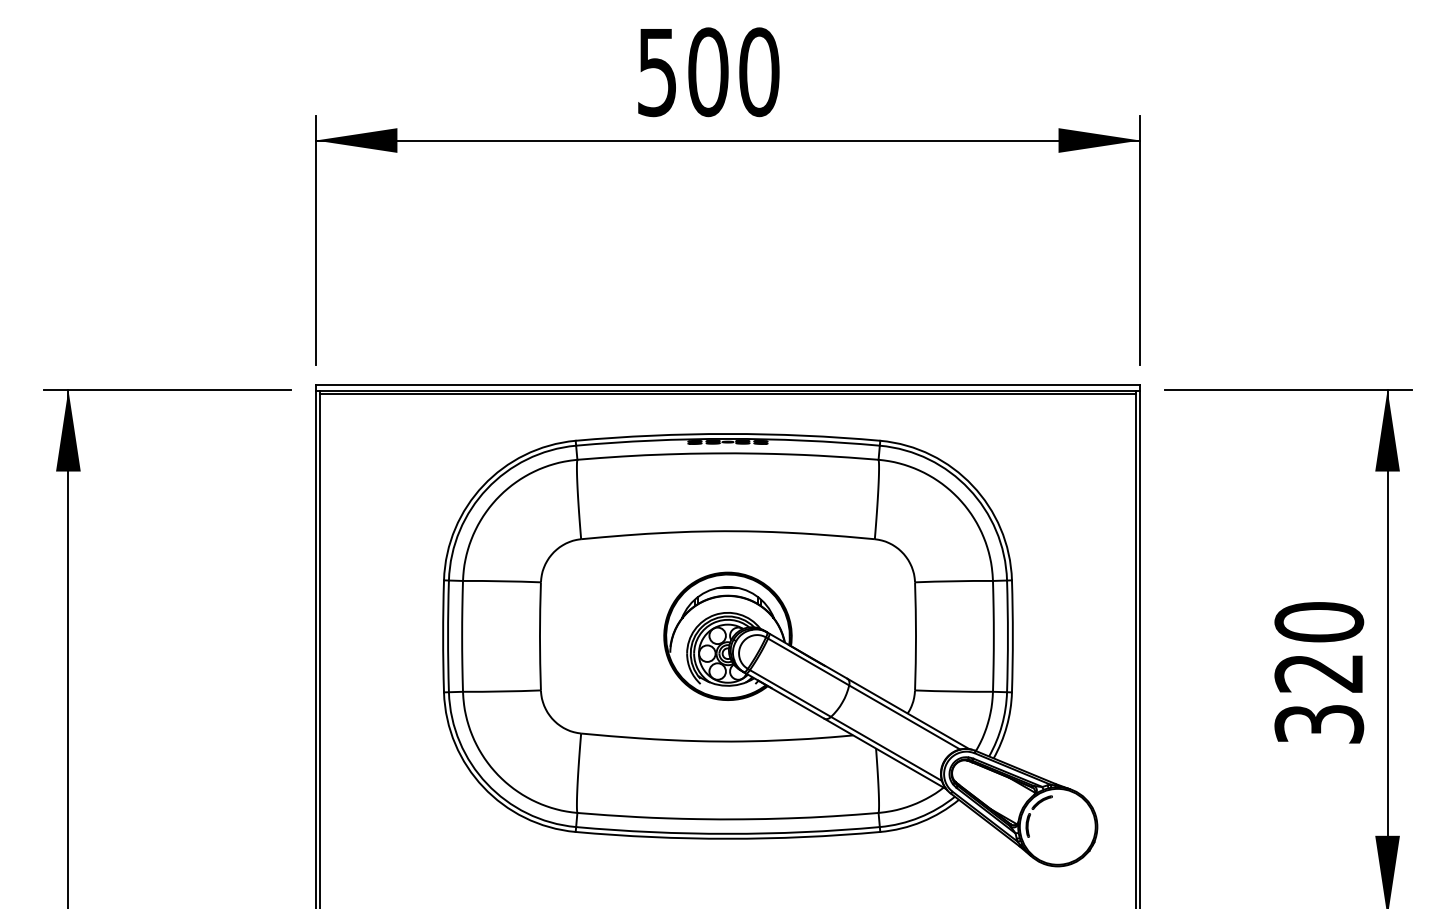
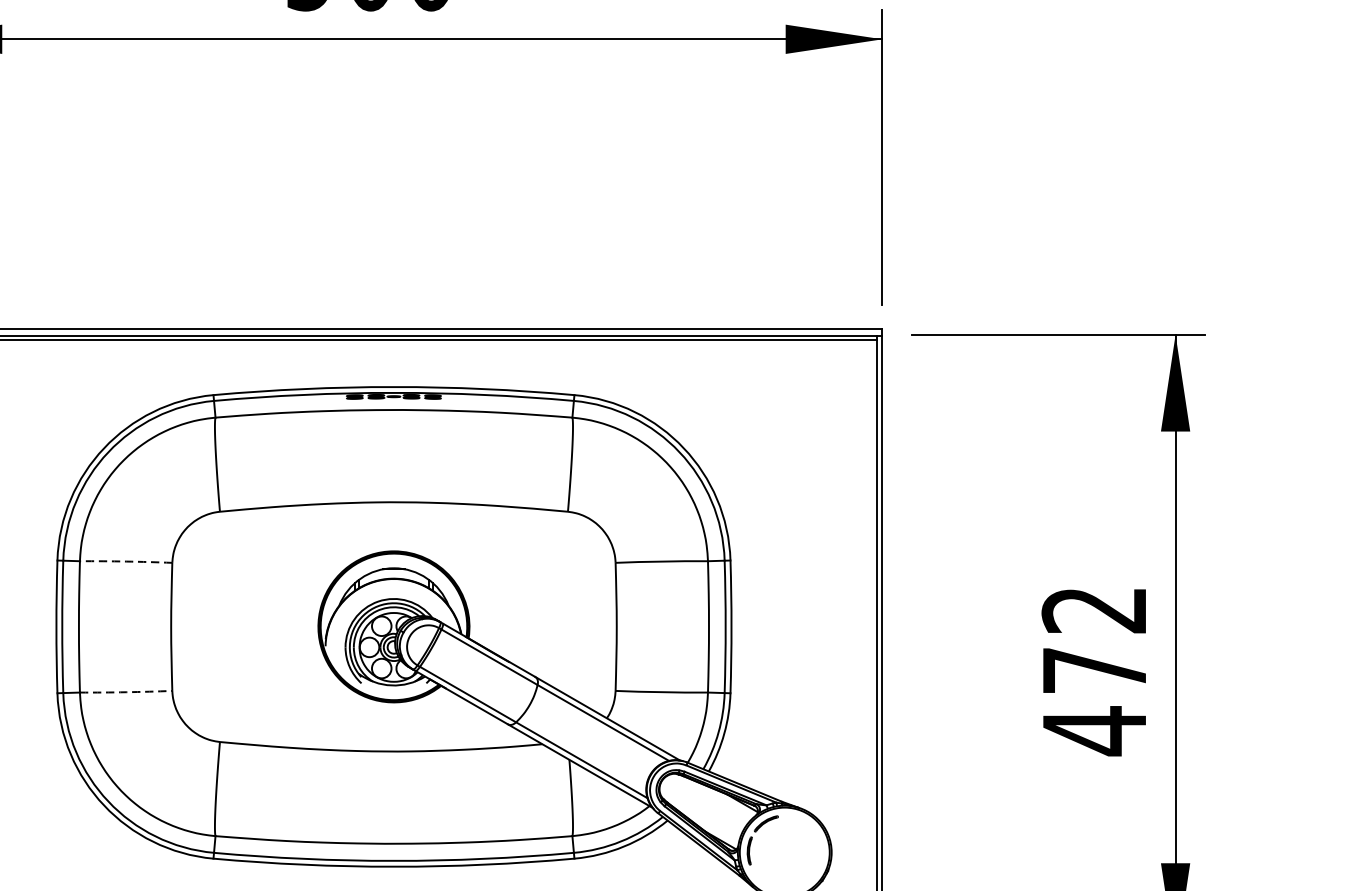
arc: (501, 581) -> (125, 561), solid -> dashed
text: (1319, 673) -> (1094, 670), 320 -> 472
arc: (501, 691) -> (125, 692), solid -> dashed

